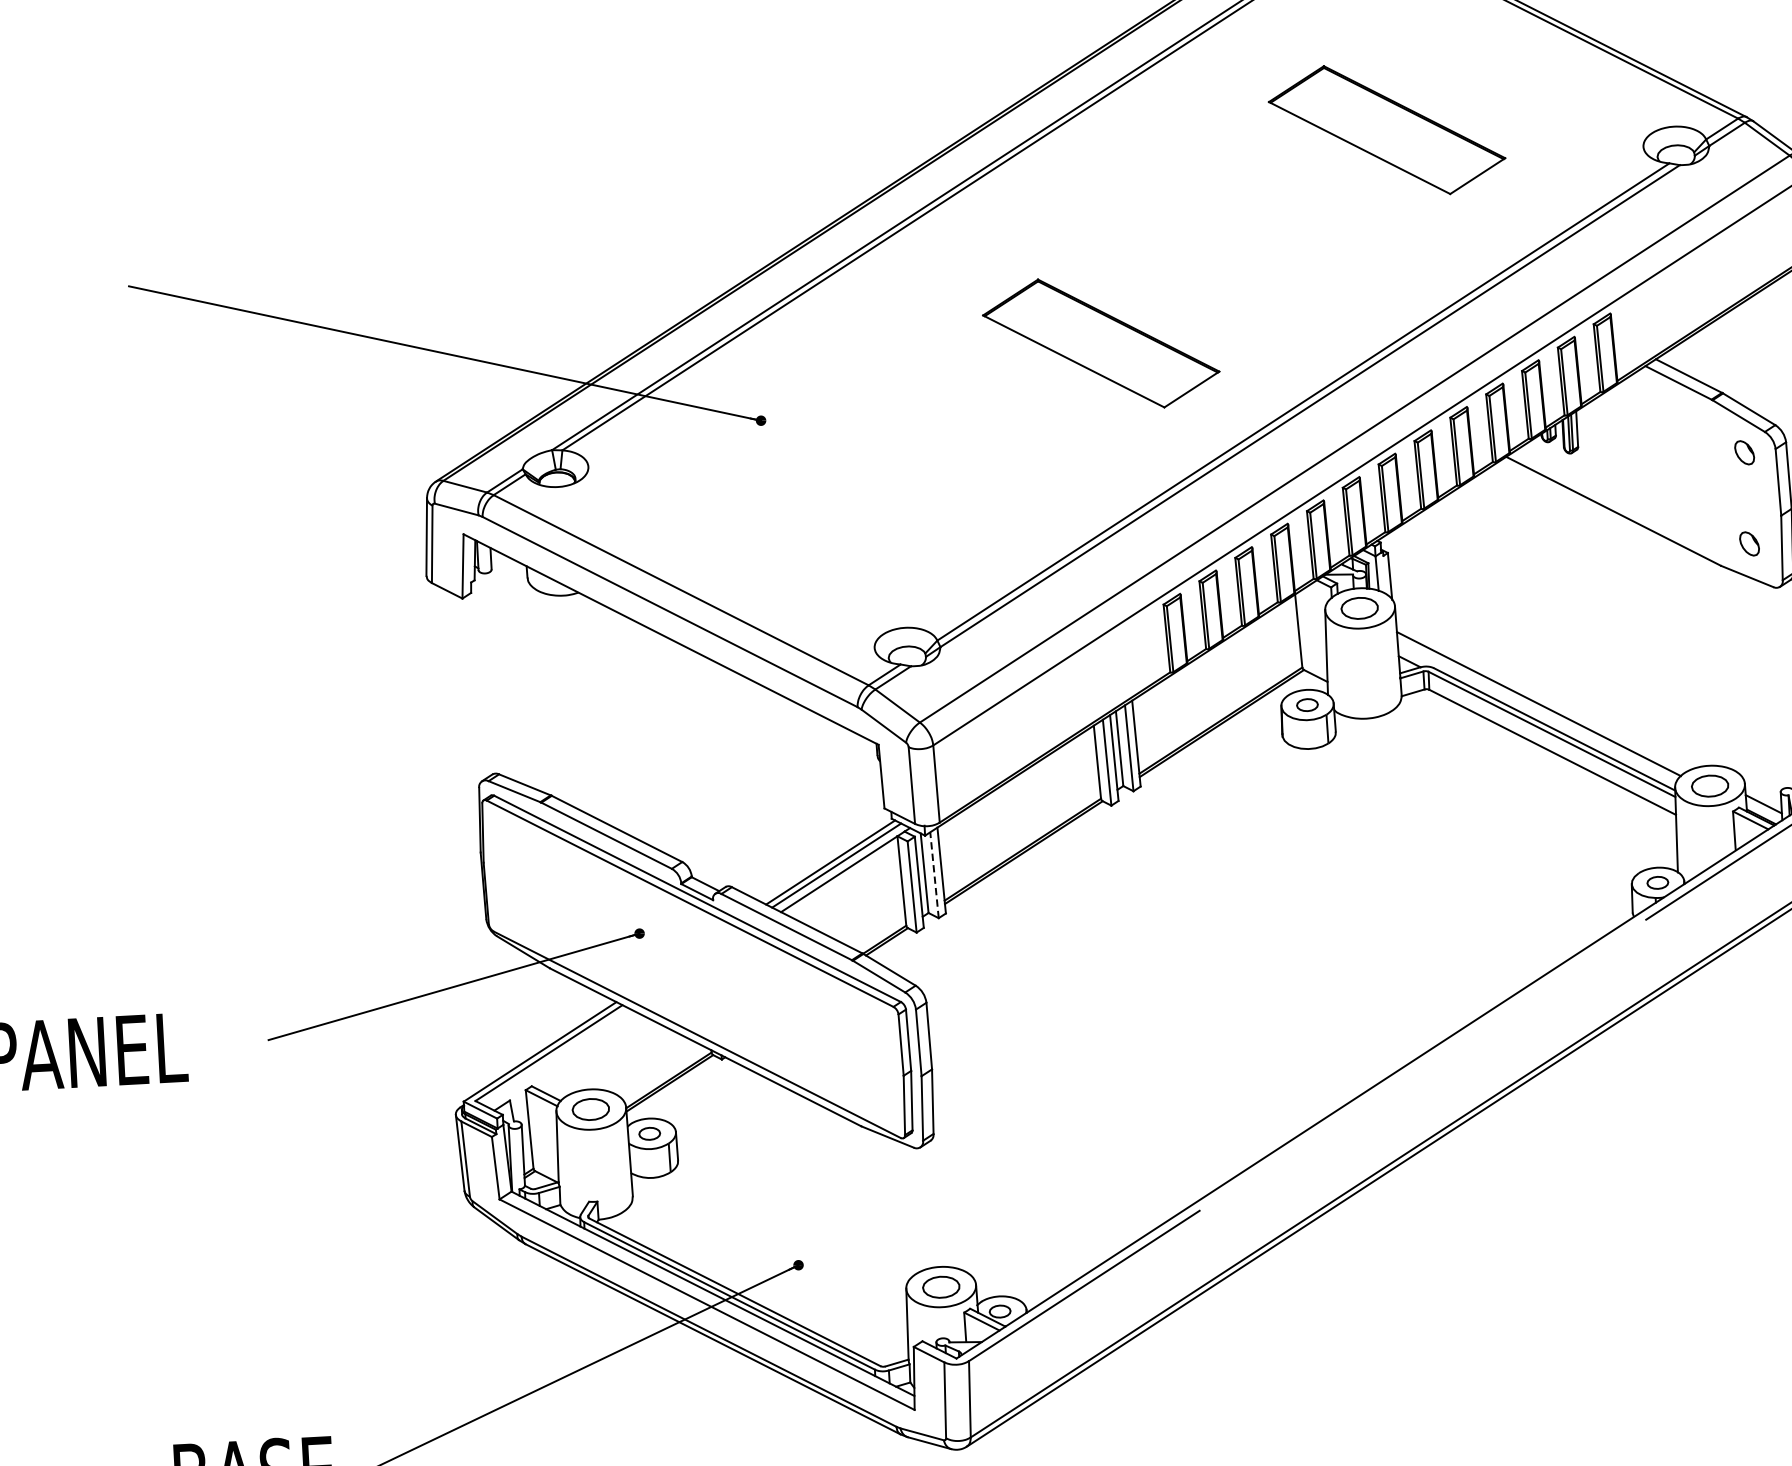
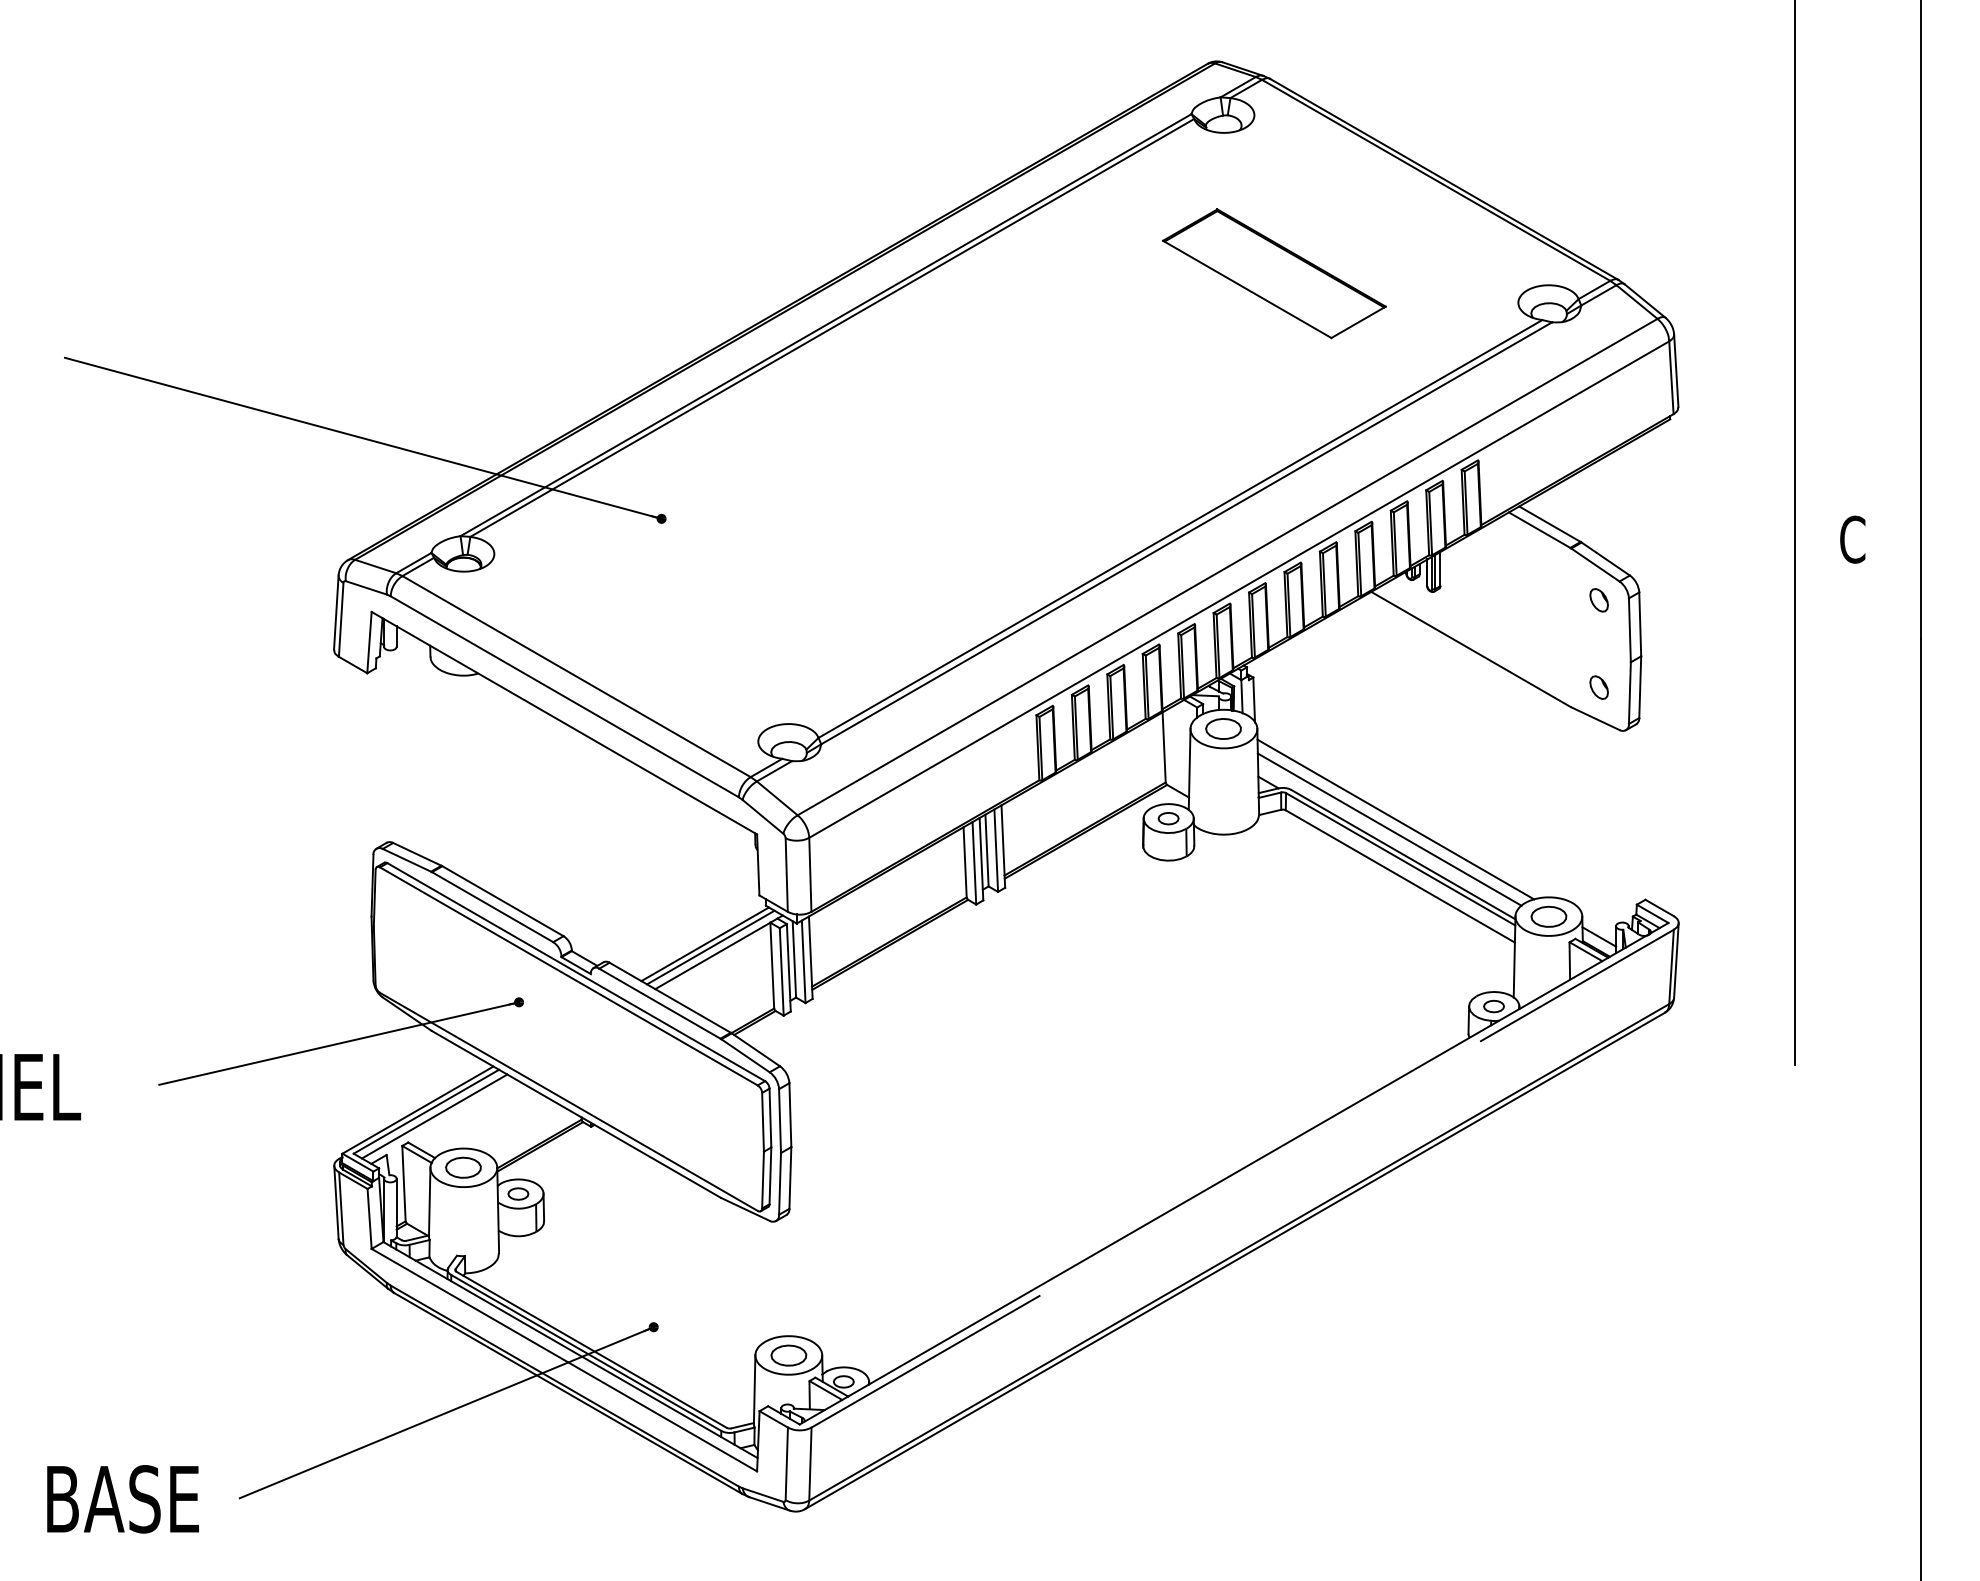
part: (1101, 343) -> (990, 462), removed
line: (1544, 693) -> (1395, 819), added
line: (934, 874) -> (803, 961), dashed -> solid
line: (557, 1057) -> (434, 1116), added

